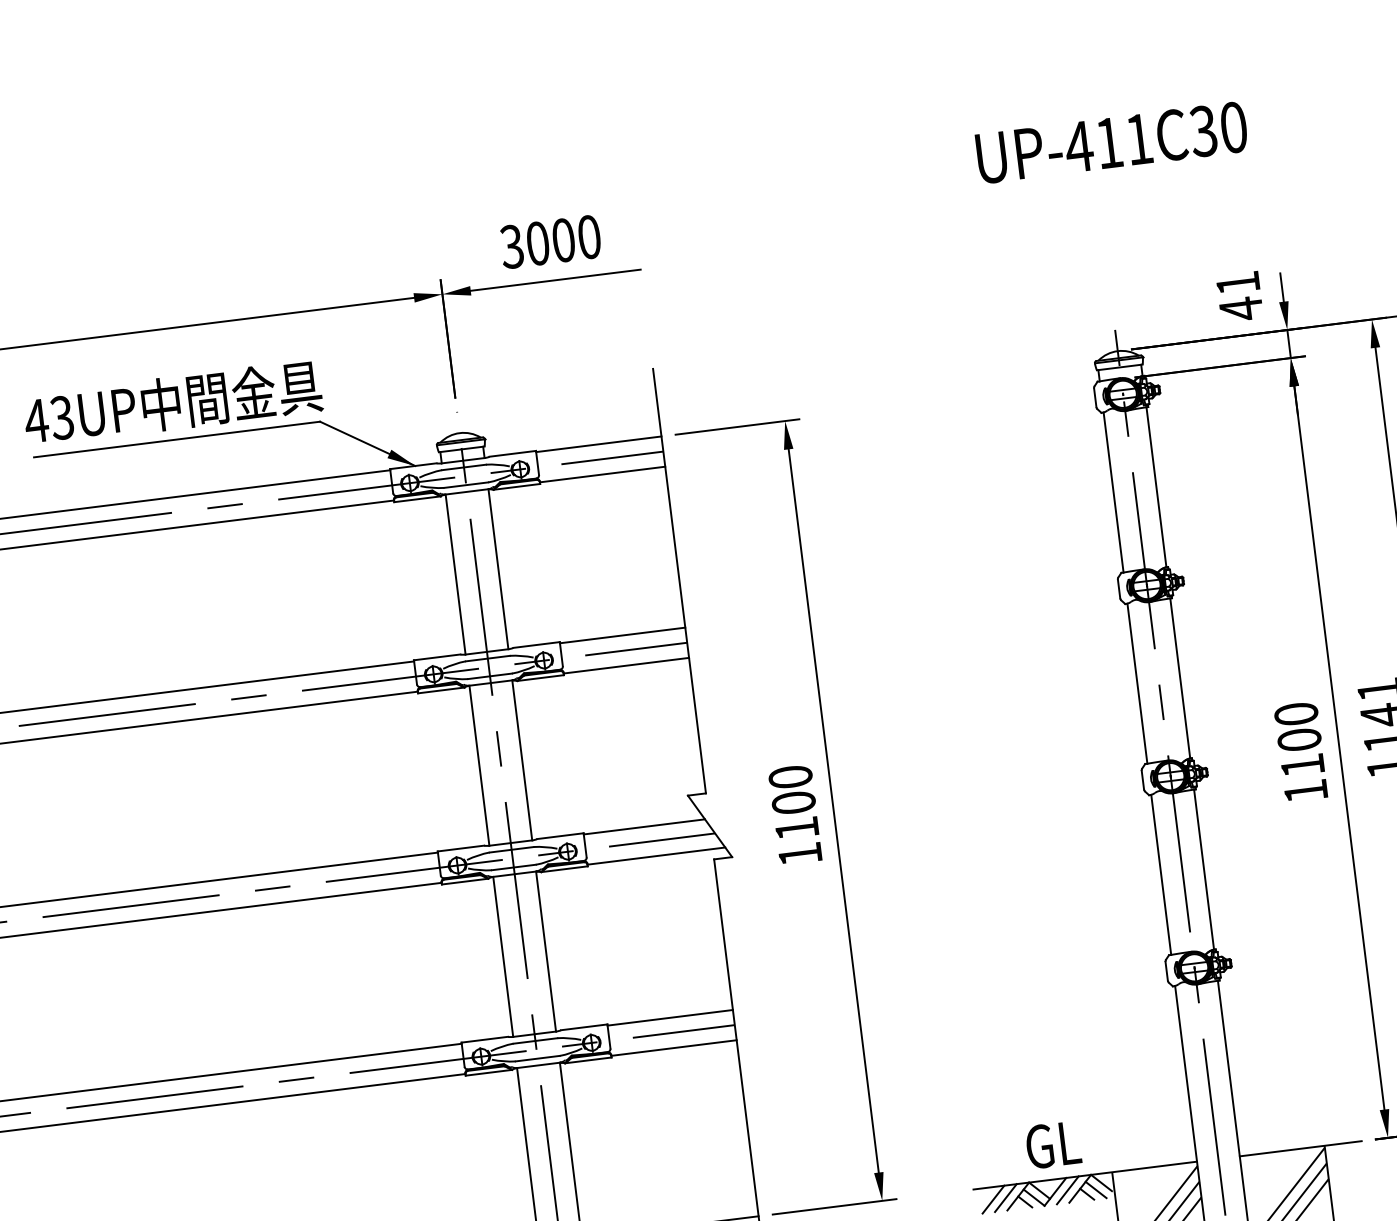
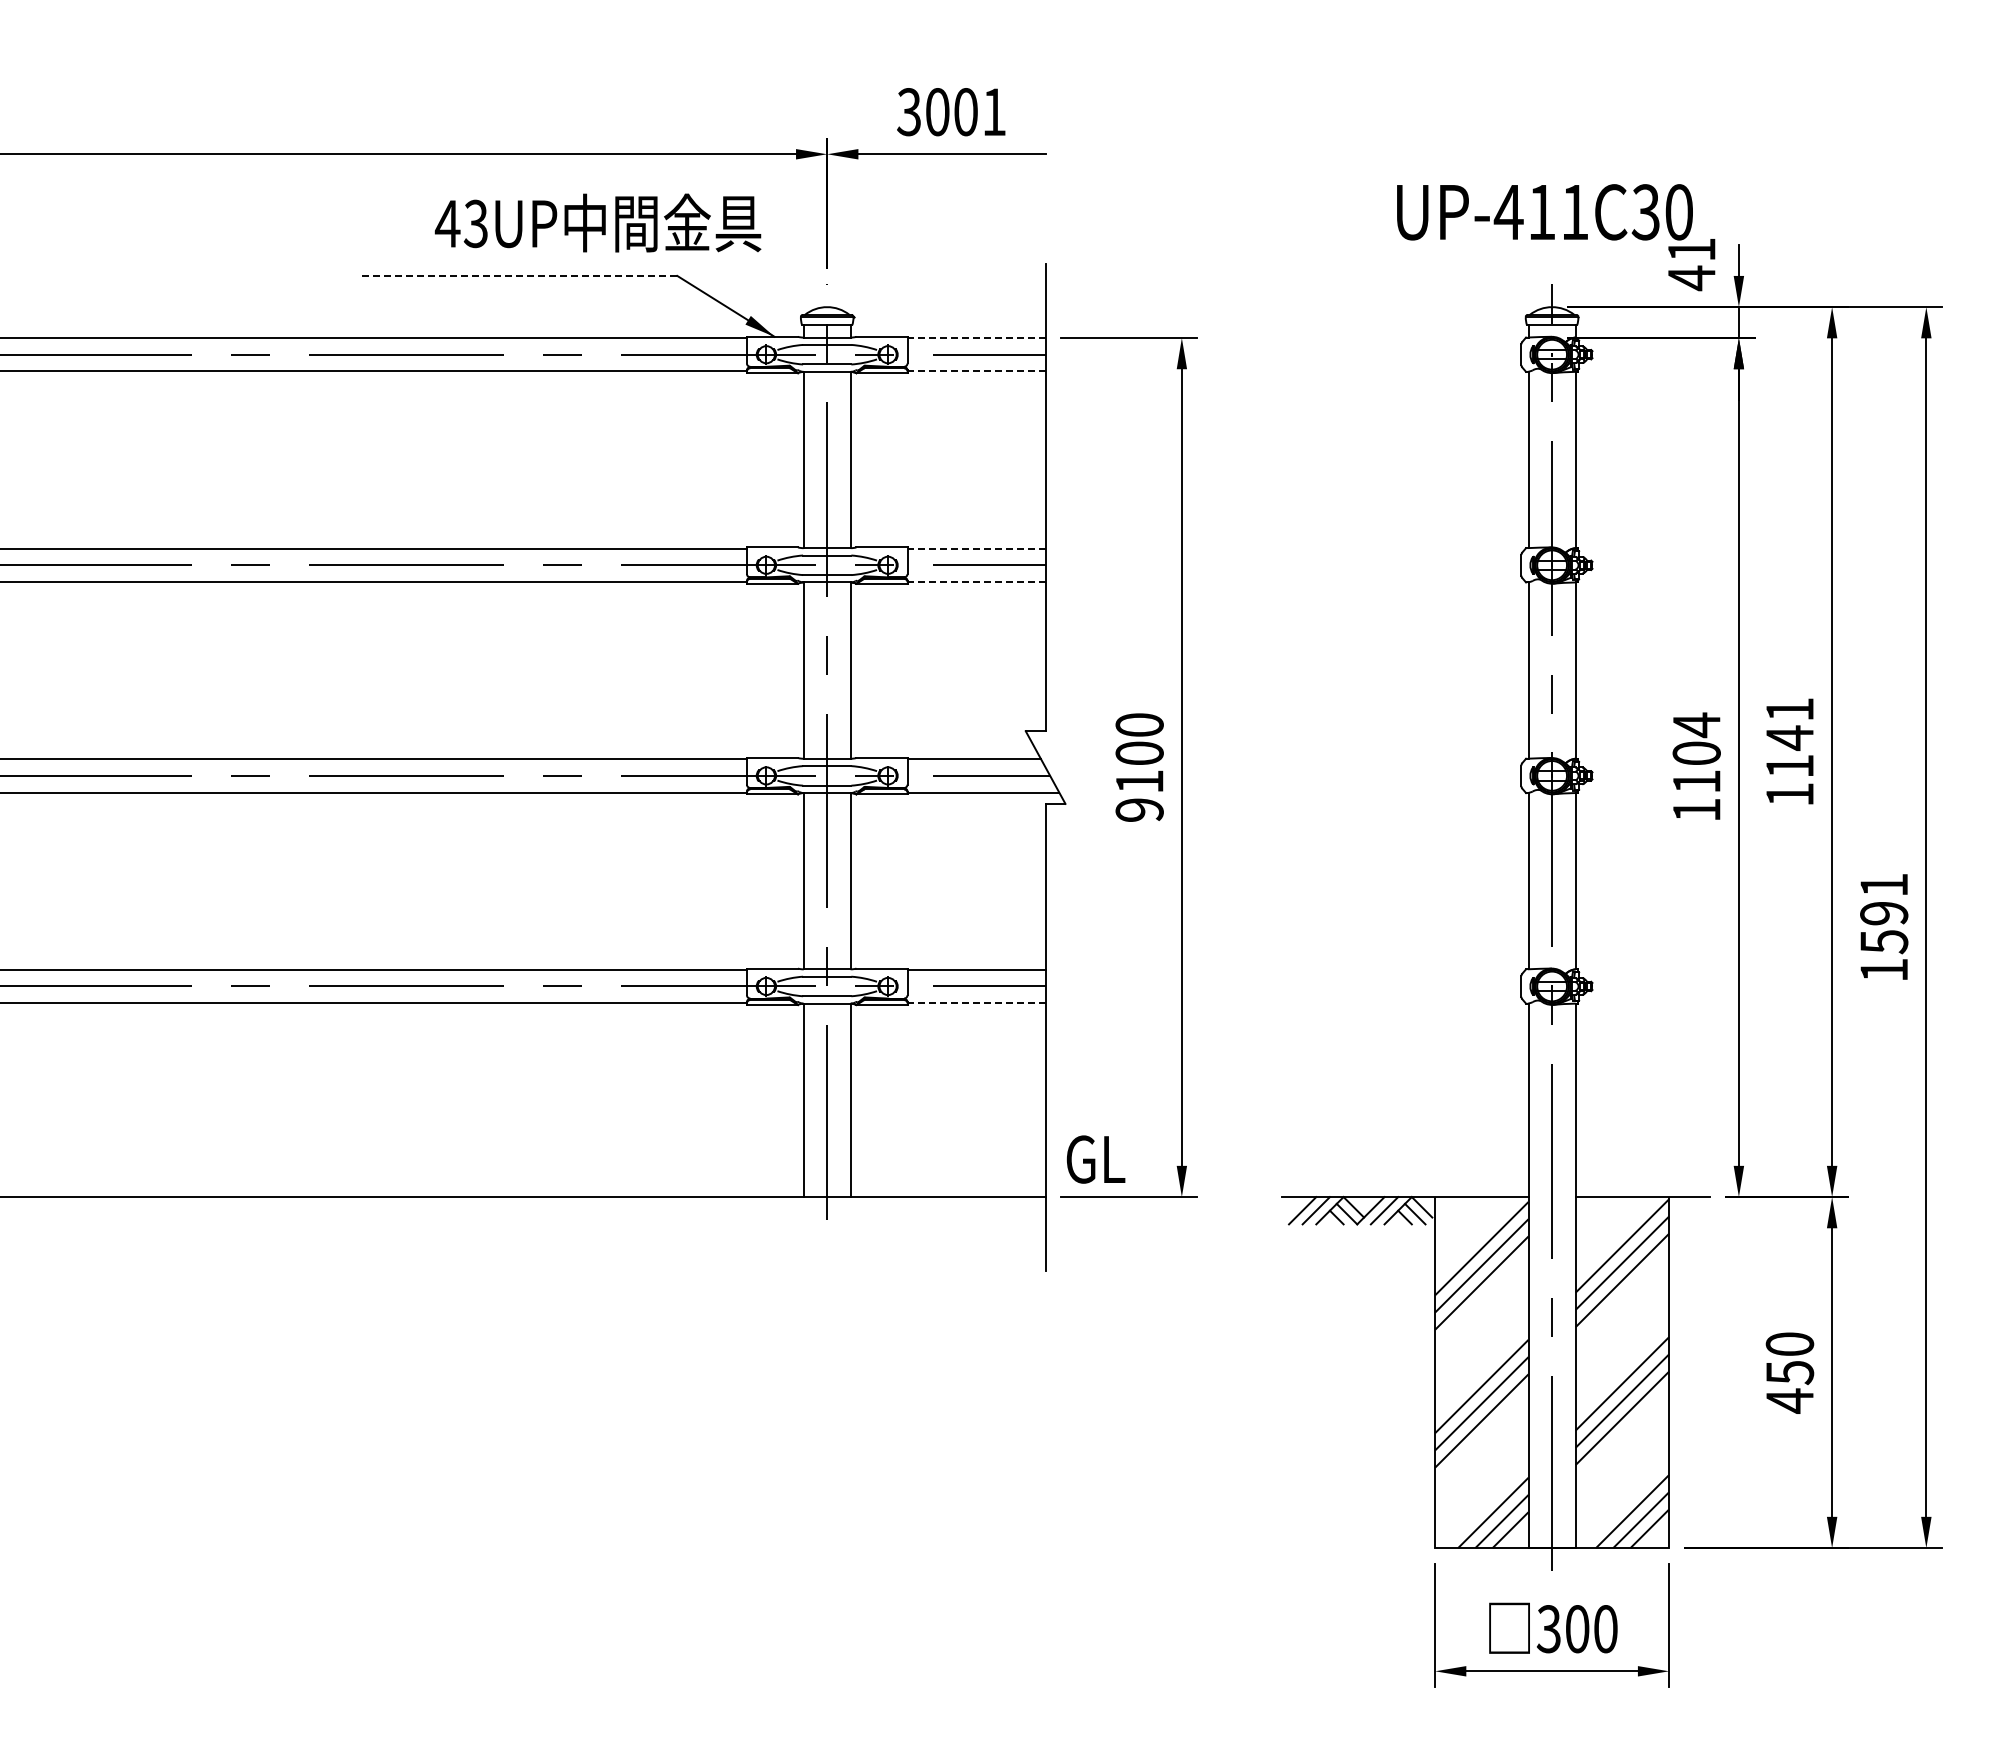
text: (1111, 142) -> (1544, 212), moved
text: (589, 237) -> (994, 112), 3000 -> 3001
text: (172, 402) -> (597, 222), moved
line: (176, 439) -> (519, 275), solid -> dashed
line: (598, 444) -> (976, 338), solid -> dashed
line: (602, 474) -> (976, 371), solid -> dashed
line: (622, 635) -> (976, 548), solid -> dashed
line: (626, 665) -> (976, 581), solid -> dashed
text: (1296, 714) -> (1696, 725), 1100 -> 1104
text: (800, 853) -> (1139, 809), 1100 -> 9100
line: (673, 1048) -> (976, 1003), solid -> dashed
text: (1052, 1144) -> (1095, 1159), moved

